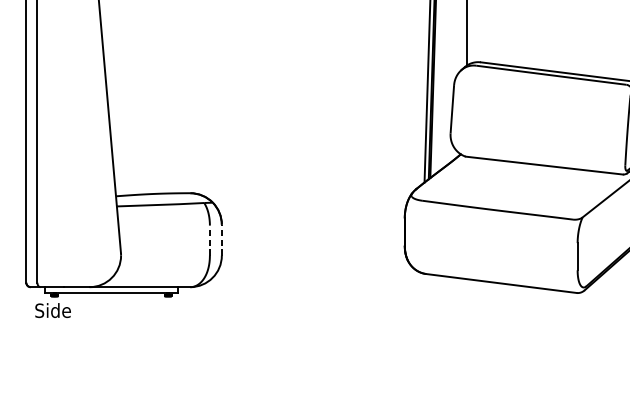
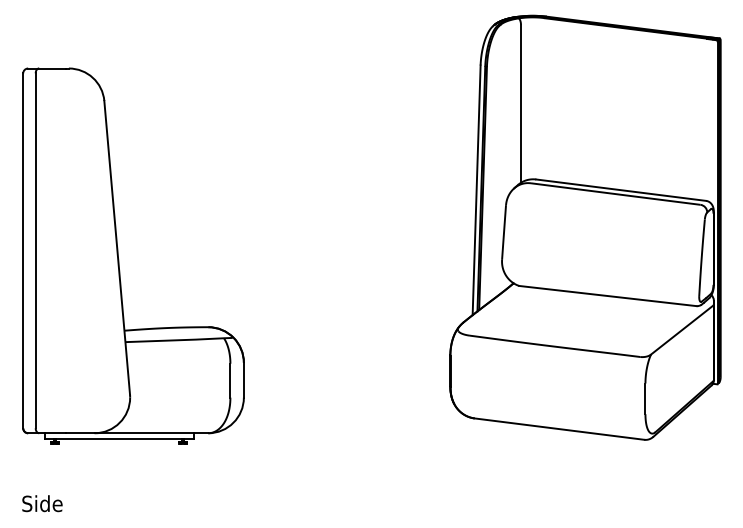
line: (221, 239) -> (243, 379), dashed -> solid
line: (209, 240) -> (230, 380), dashed -> solid
text: (53, 310) -> (42, 503), moved

